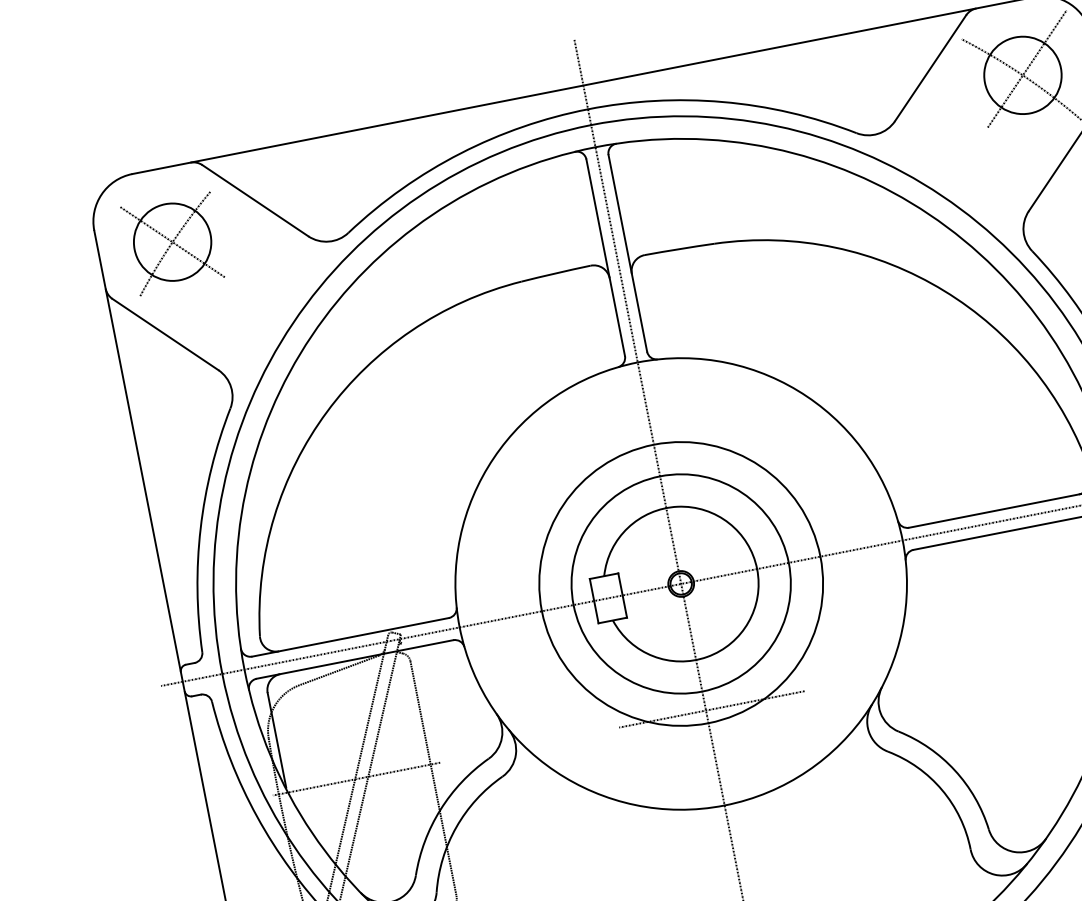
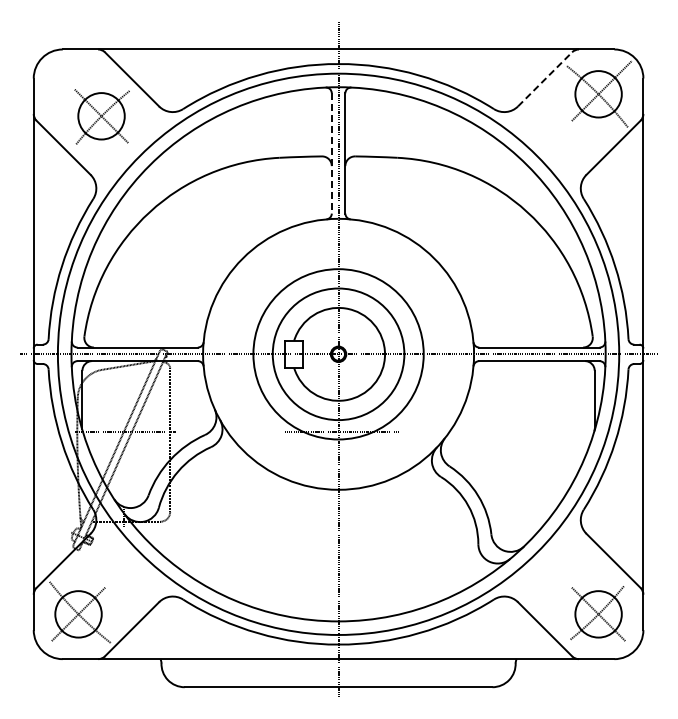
line: (931, 68) -> (545, 79), solid -> dashed
part: (172, 242) -> (101, 116), moved
line: (605, 257) -> (331, 153), solid -> dashed

